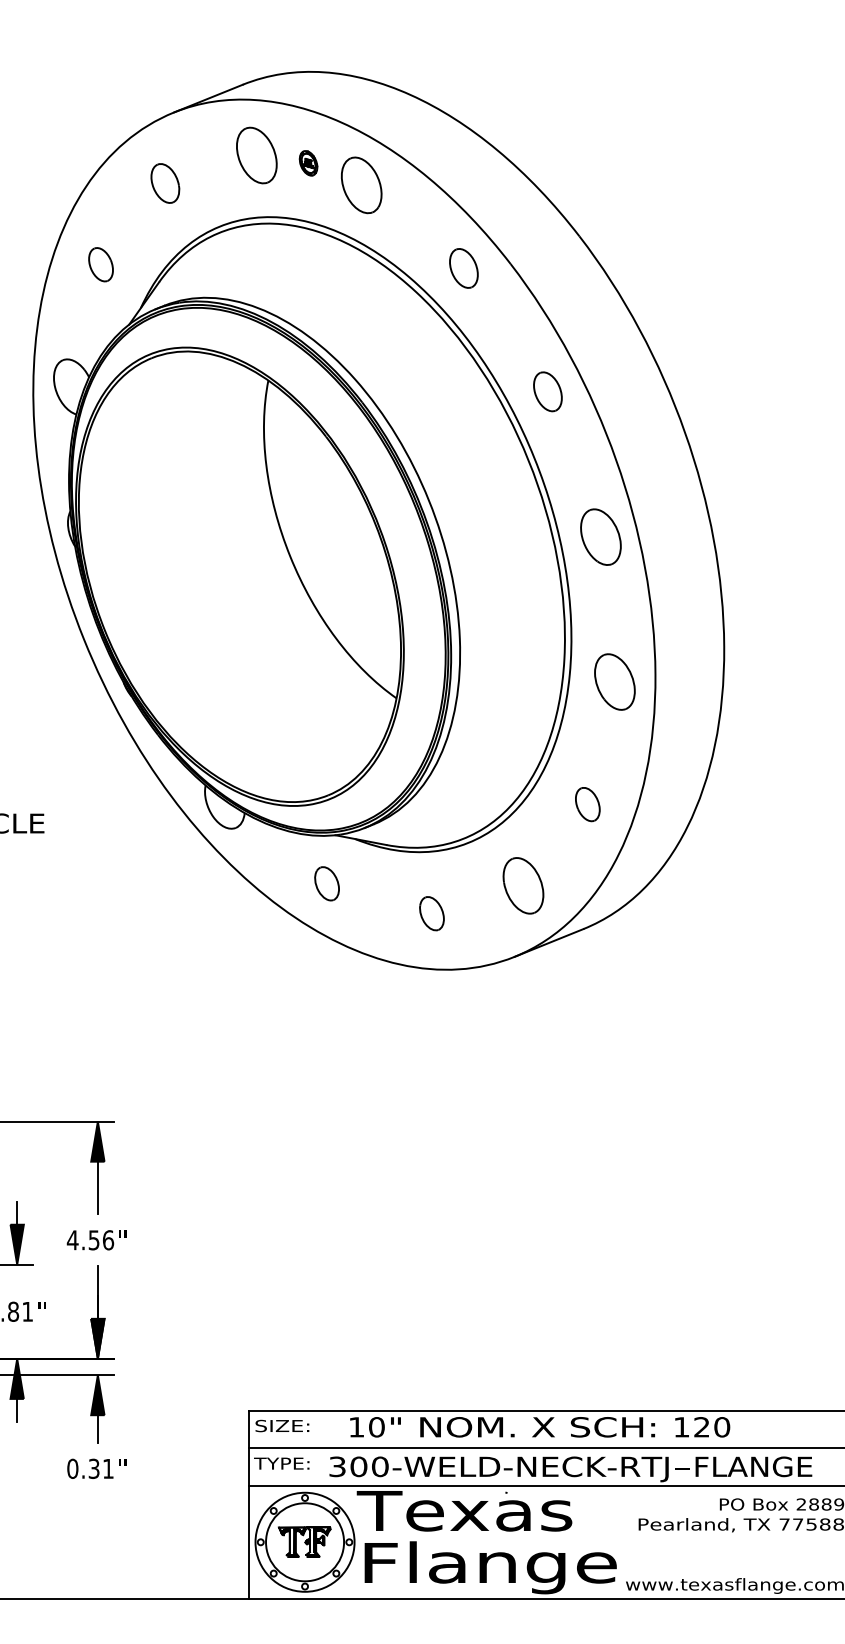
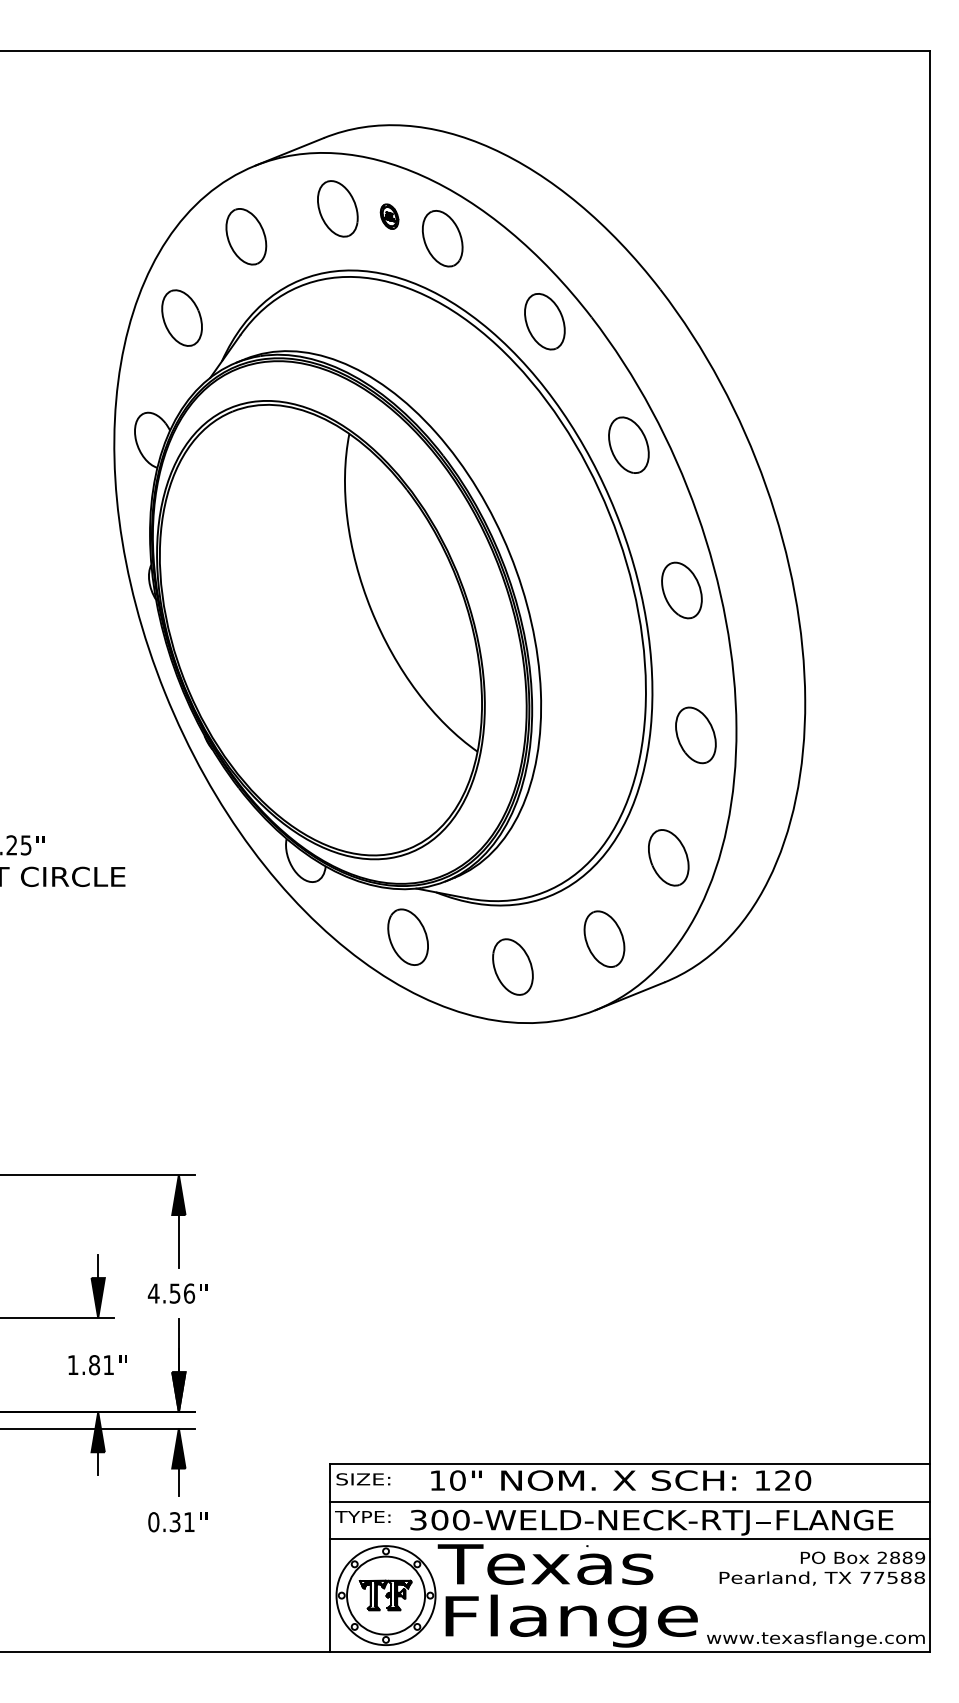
part: (165, 183) -> (246, 236), size x1.43
part: (100, 264) -> (181, 317), size x1.67
part: (463, 268) -> (544, 321), size x1.43
part: (547, 391) -> (628, 444), size x1.43
part: (587, 804) -> (668, 857), size x1.67
part: (326, 883) -> (407, 936), size x1.67
part: (431, 913) -> (512, 966), size x1.67

